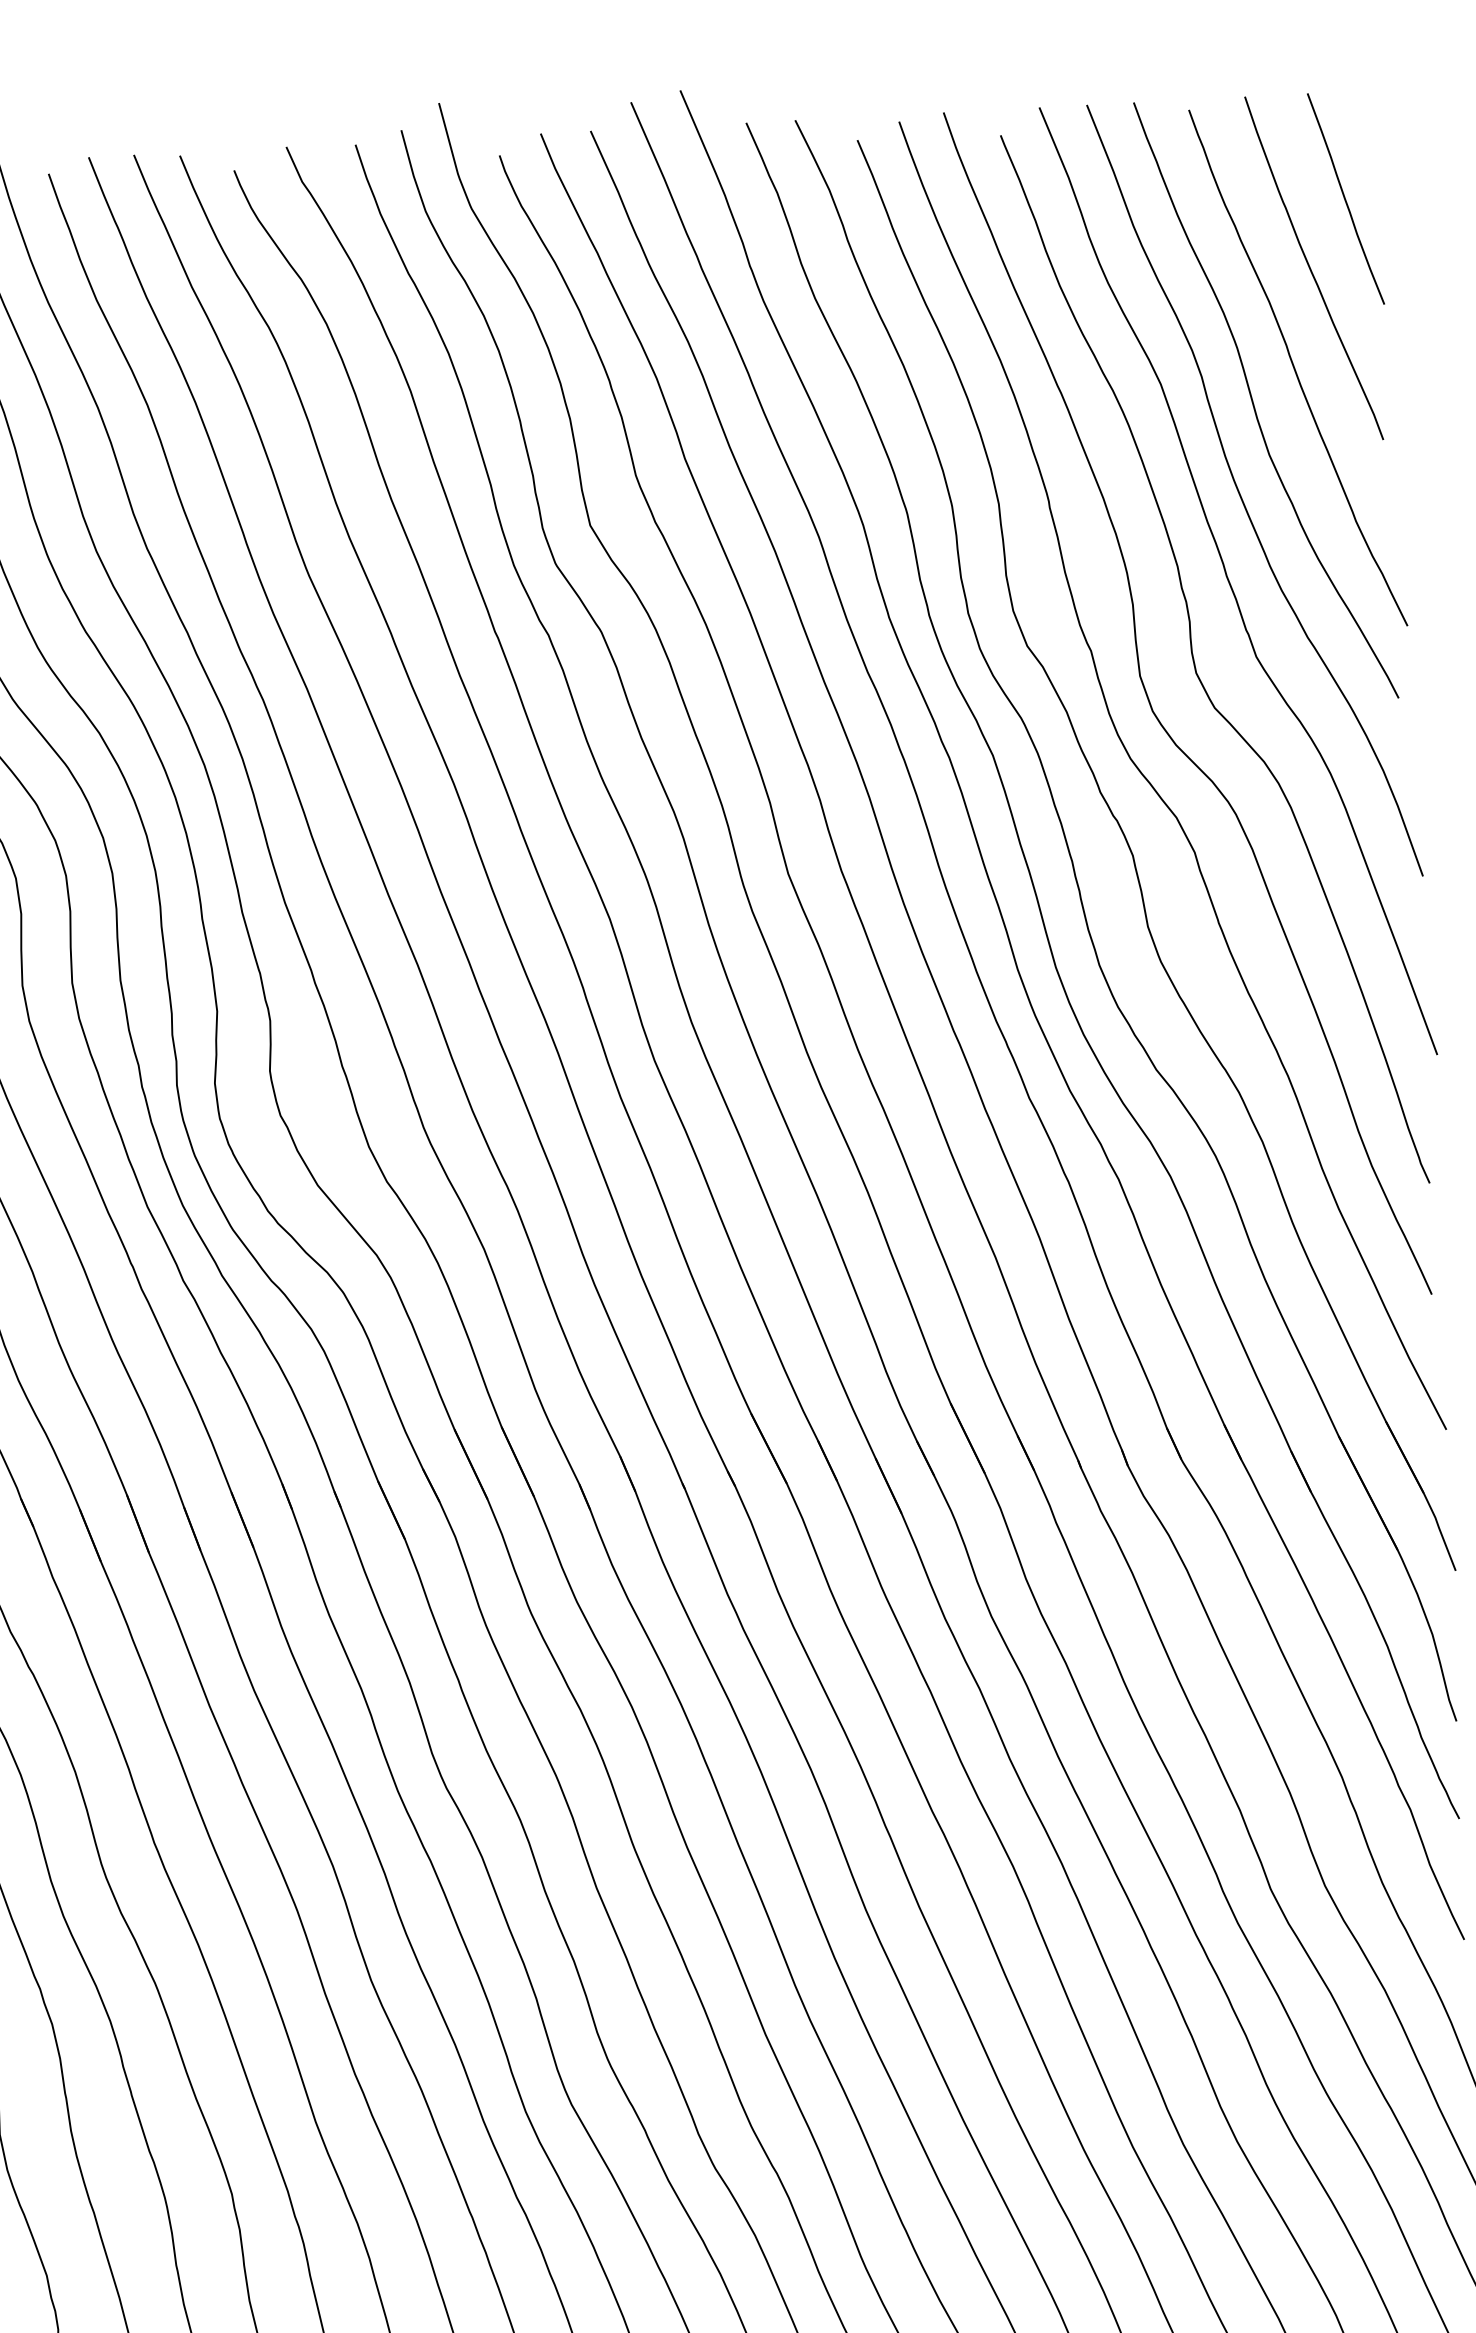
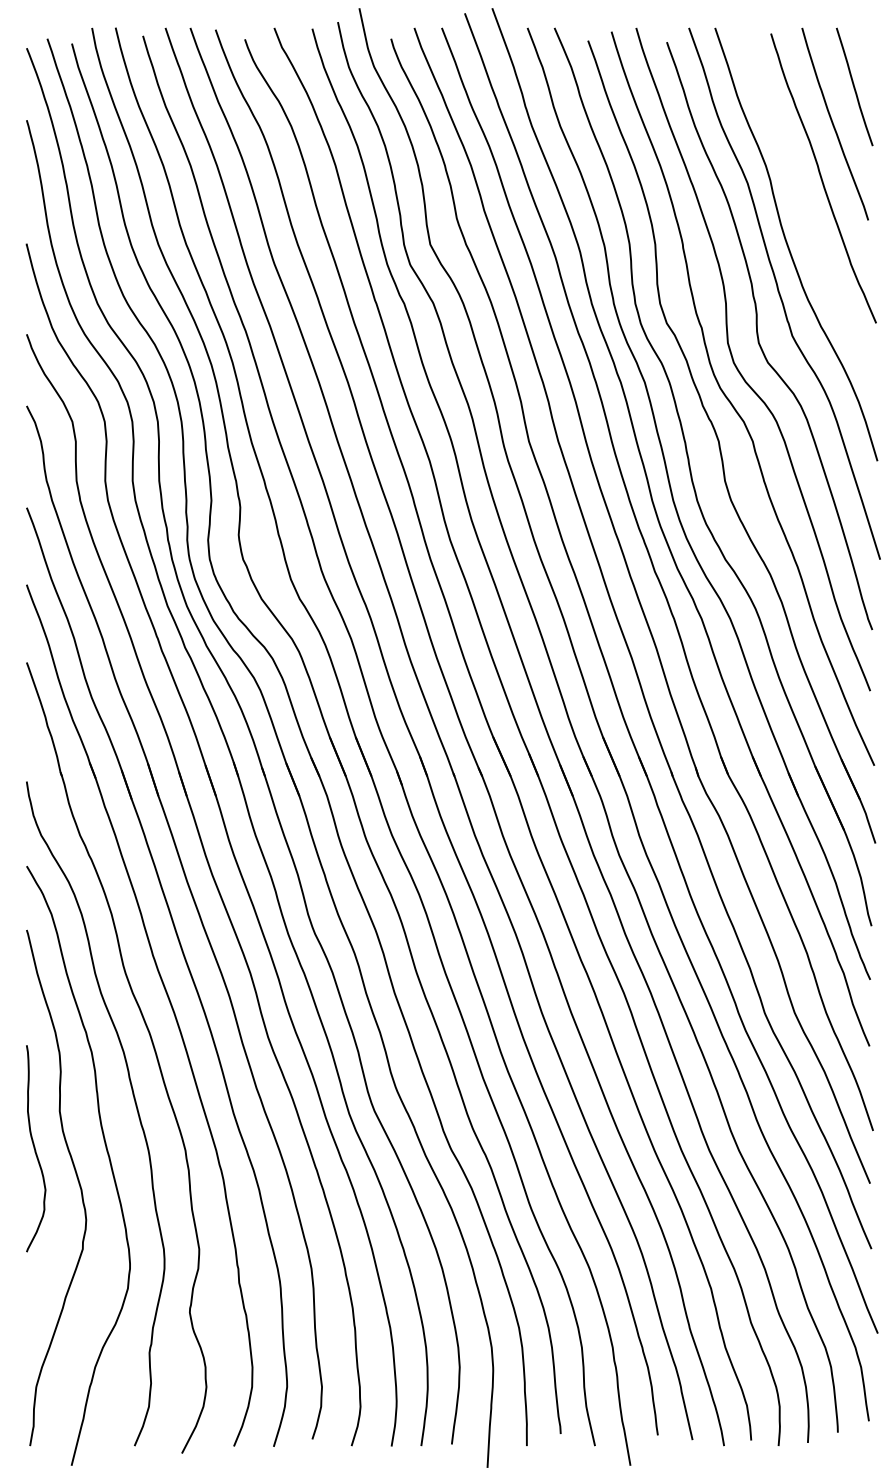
curve: (1254, 399) -> (798, 194), removed

